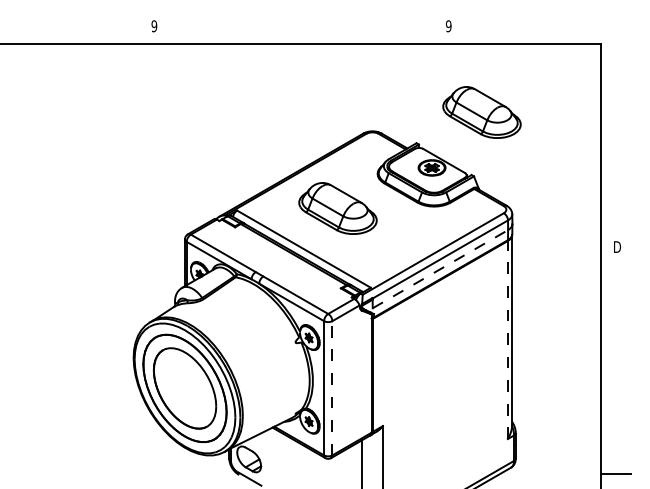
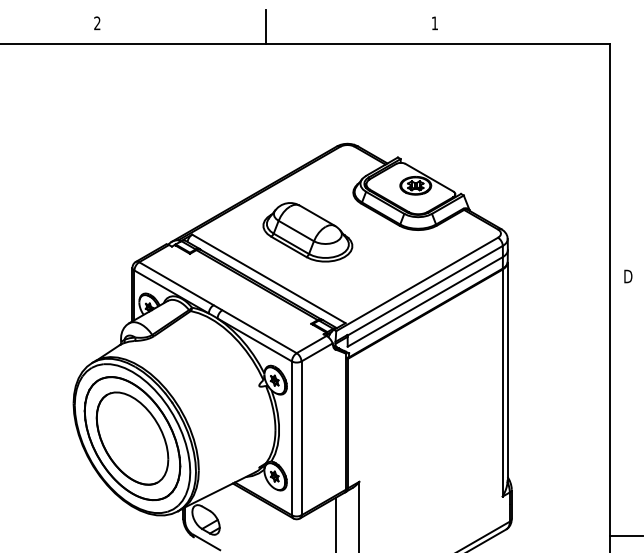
text: (154, 26) -> (97, 23), 9 -> 2
text: (448, 26) -> (434, 23), 9 -> 1
line: (301, 28) -> (266, 25), added
part: (481, 112) -> (472, 122), removed
line: (440, 268) -> (425, 301), dashed -> solid
line: (507, 339) -> (502, 382), dashed -> solid
line: (332, 387) -> (301, 437), dashed -> solid

